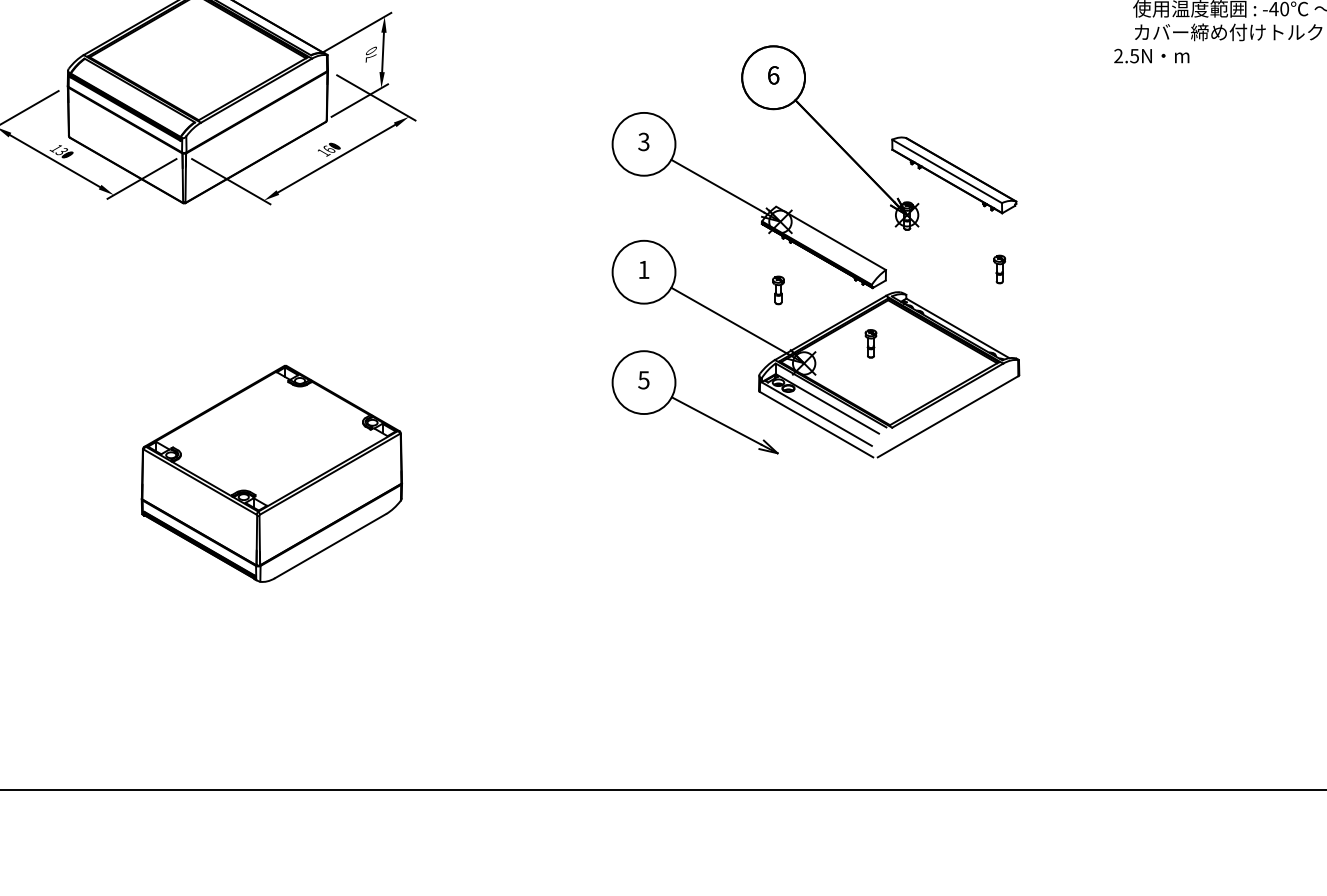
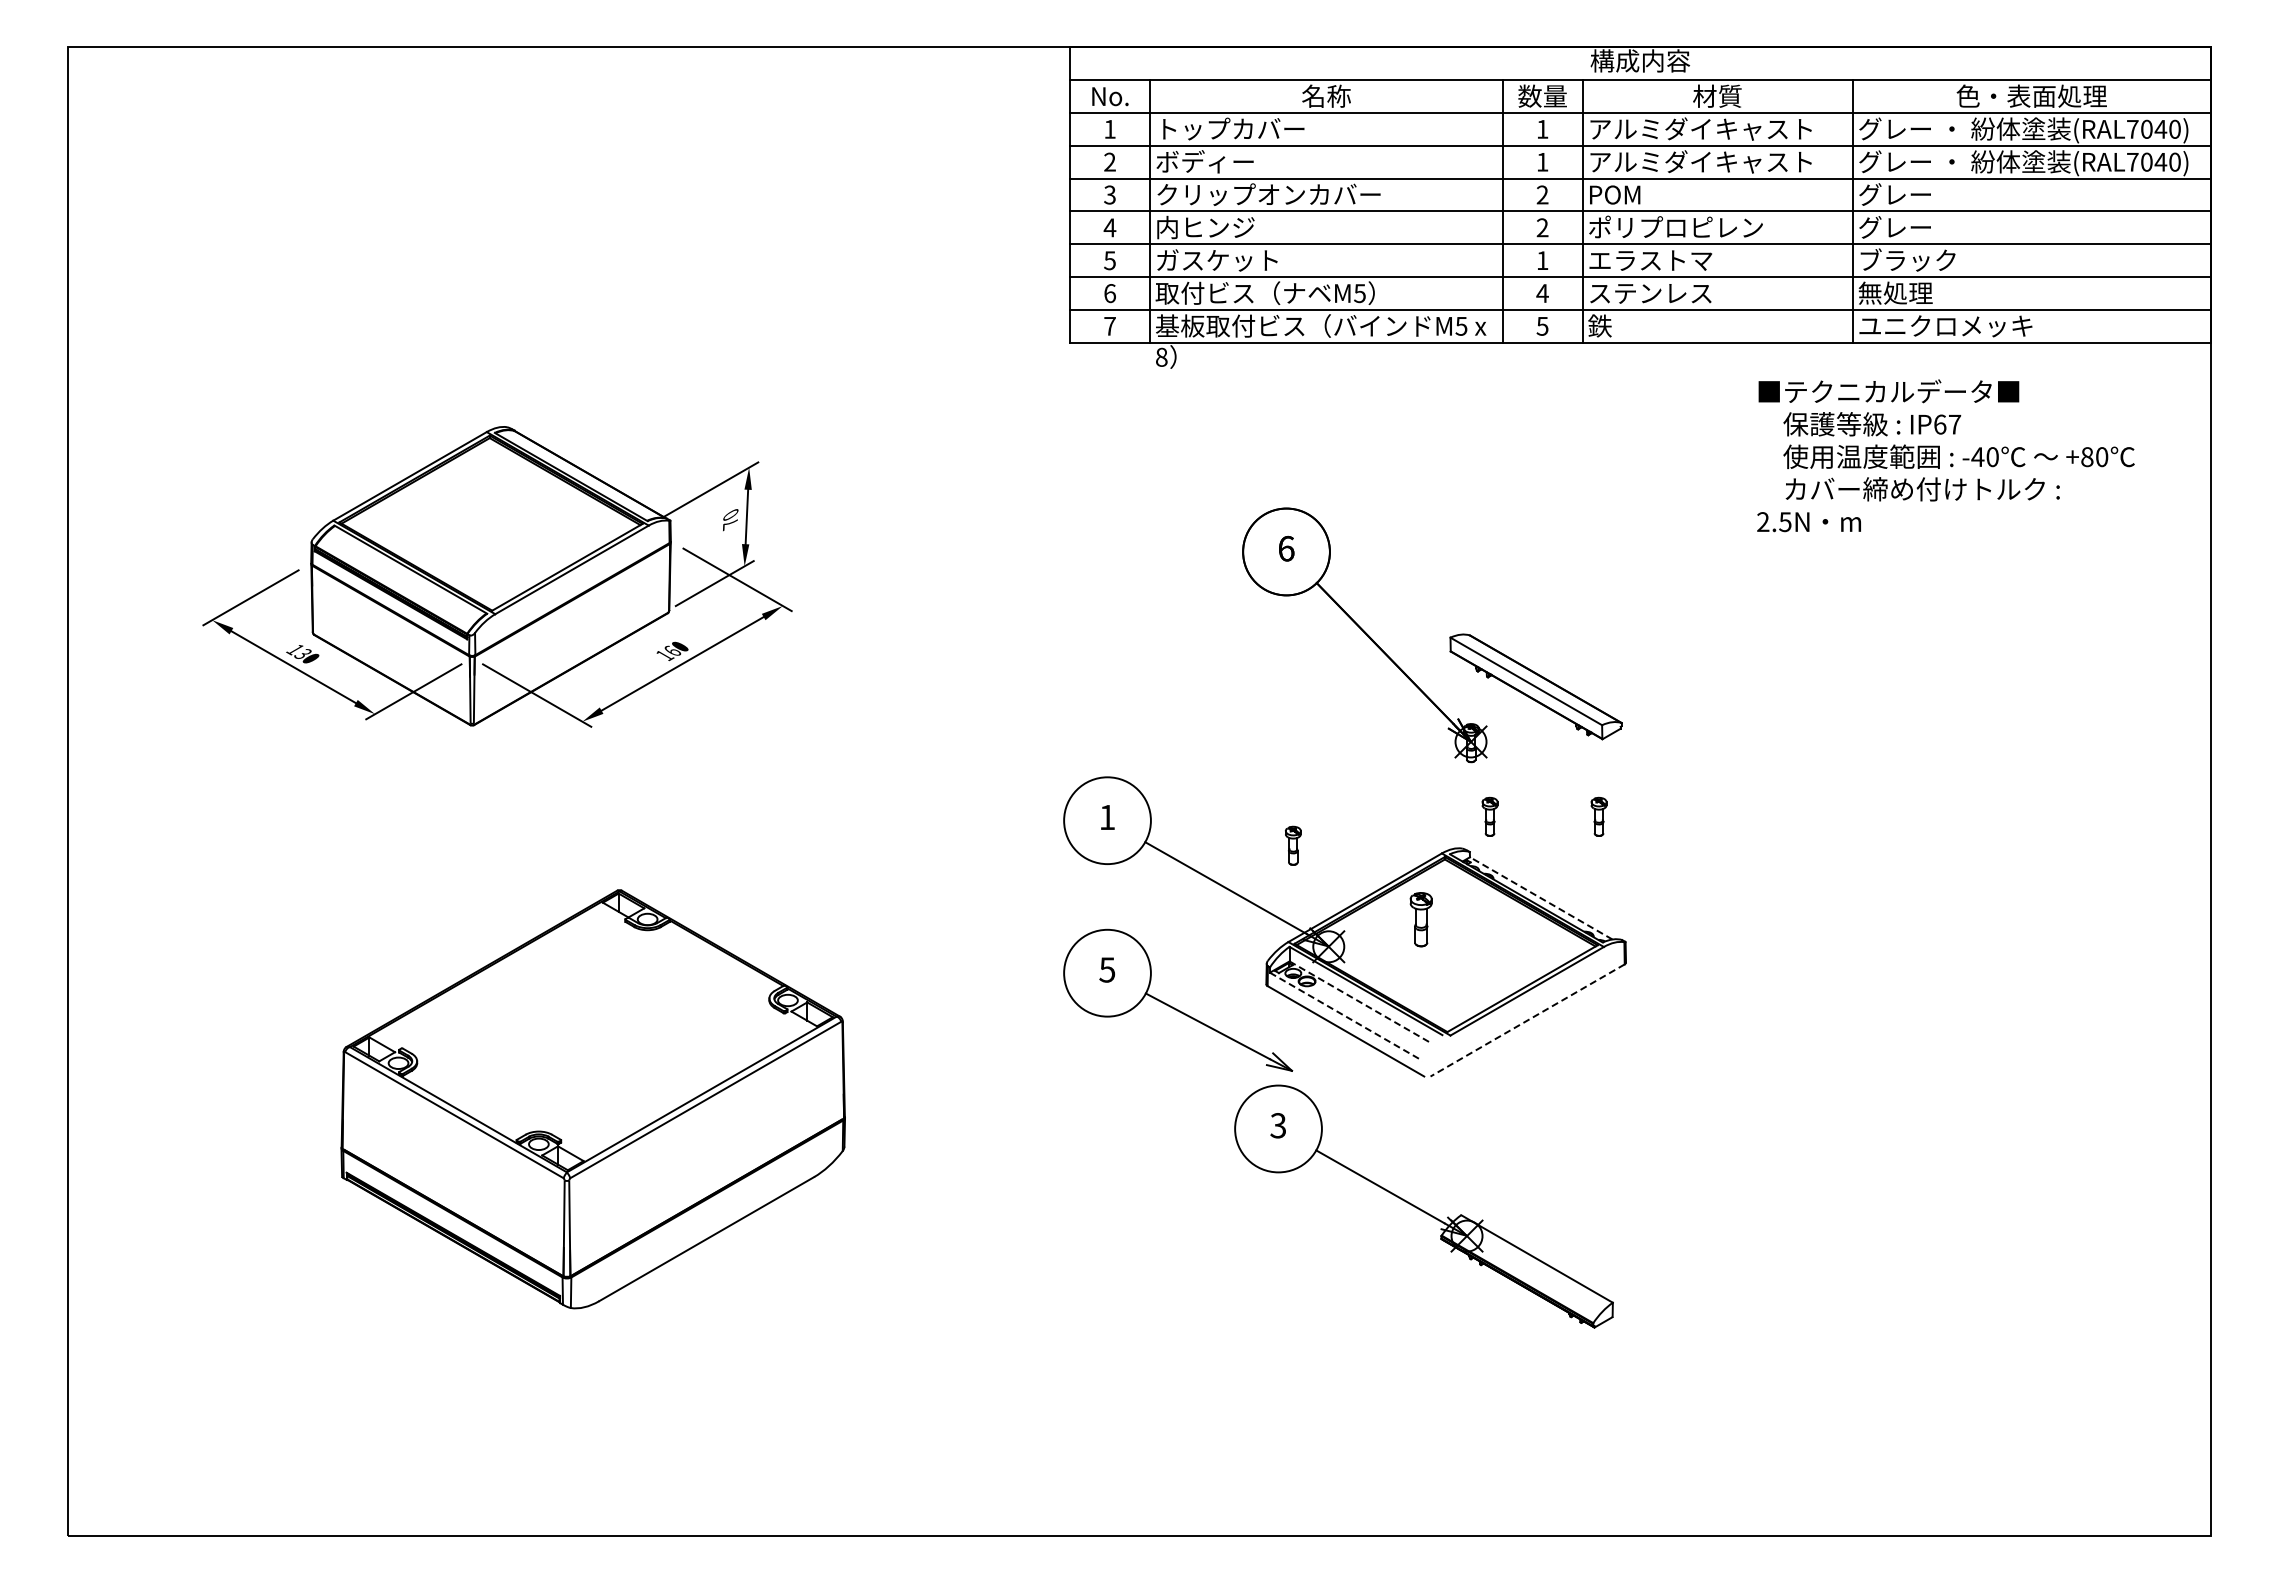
part: (748, 200) -> (1423, 1206), moved
part: (920, 269) -> (1489, 816), added
line: (957, 328) -> (1540, 898), solid -> dashed
part: (870, 343) -> (1420, 919), size x1.4
line: (827, 403) -> (1361, 1002), solid -> dashed
line: (816, 413) -> (1346, 1016), solid -> dashed
line: (947, 416) -> (1527, 1020), solid -> dashed
part: (272, 473) -> (593, 1099), size x1.4

